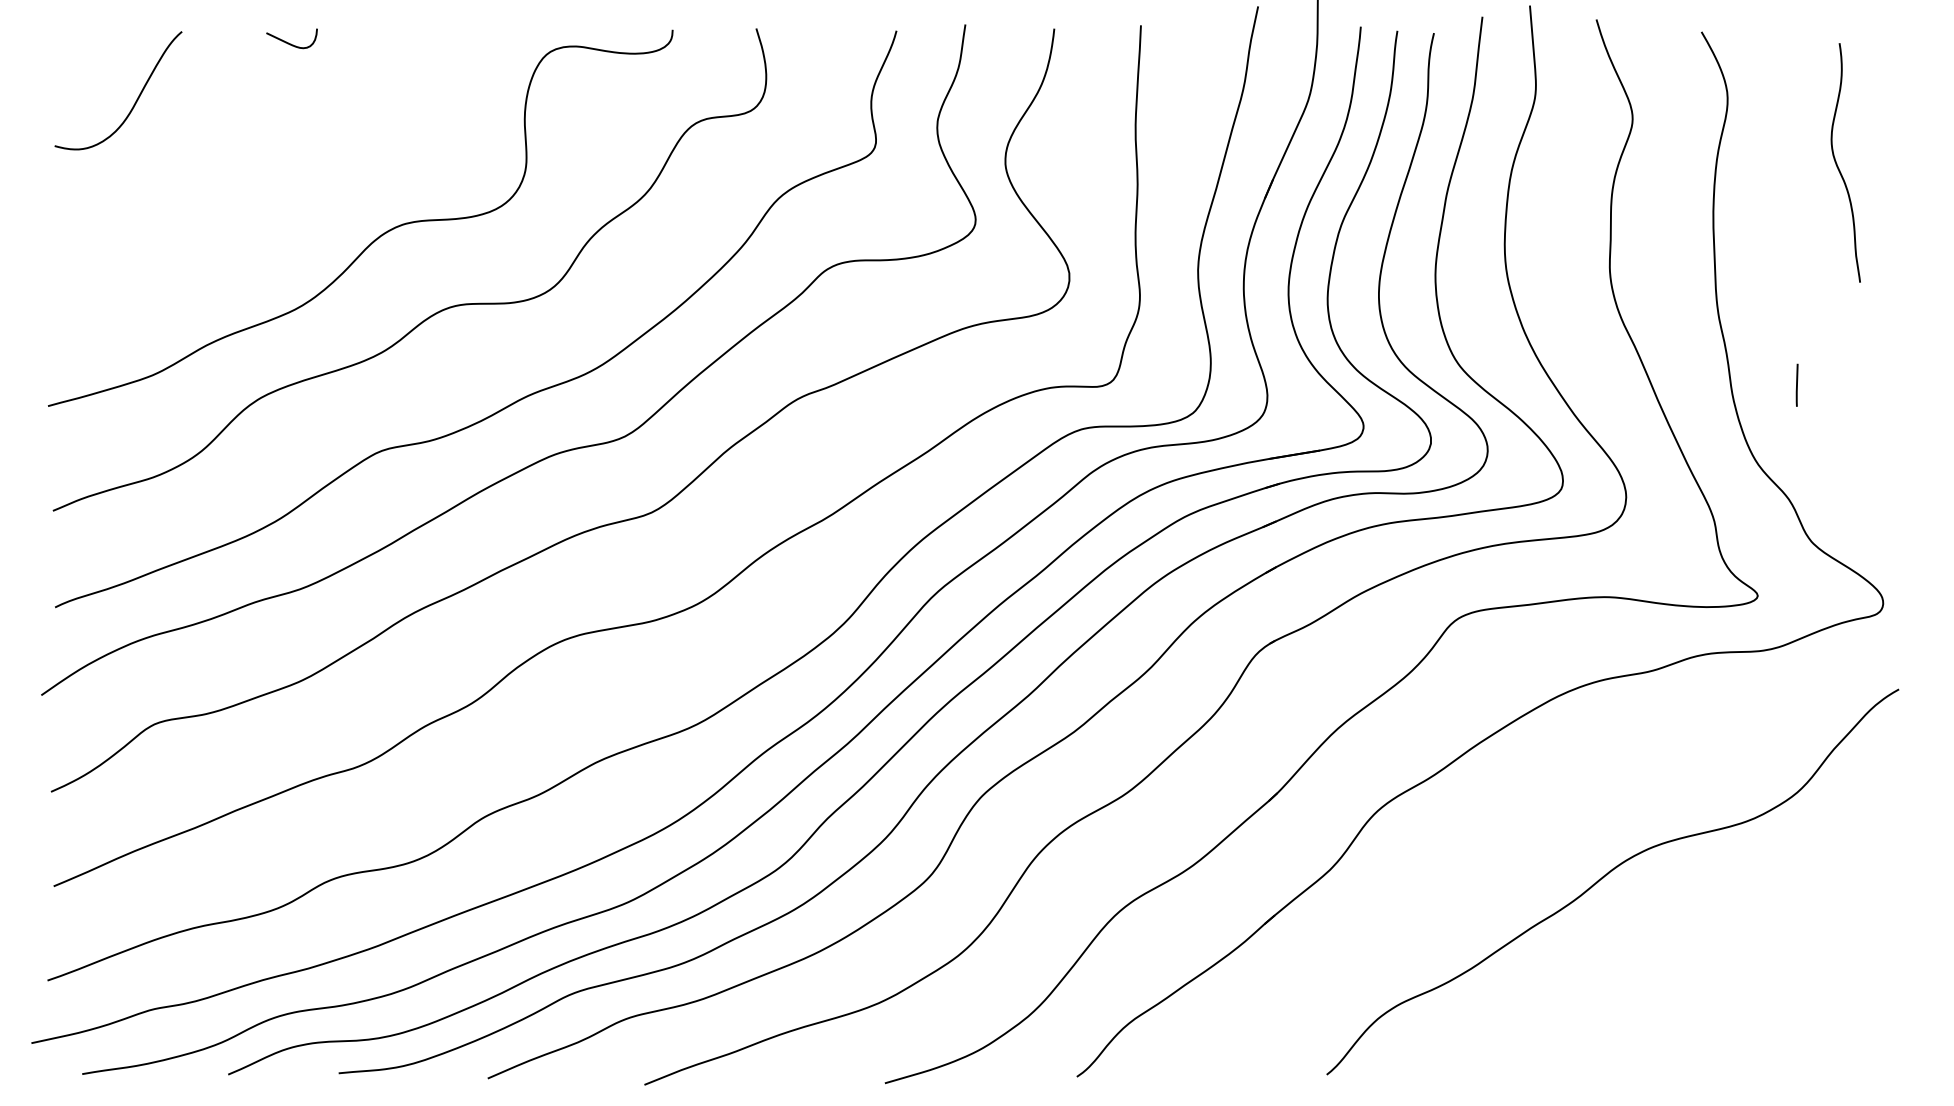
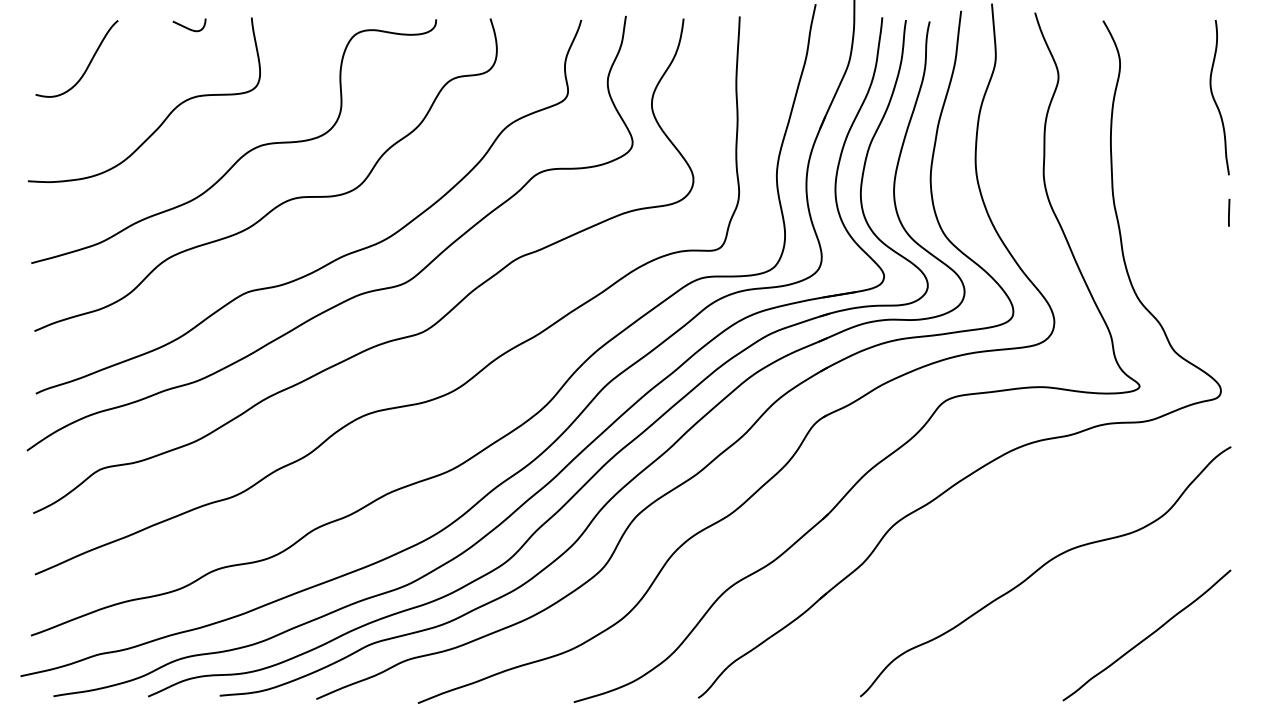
curve: (1839, 165) -> (1215, 99), moved
curve: (256, 179) -> (166, 116), added
line: (1797, 384) -> (1229, 212), moved
curve: (1769, 981) -> (1147, 636), added

